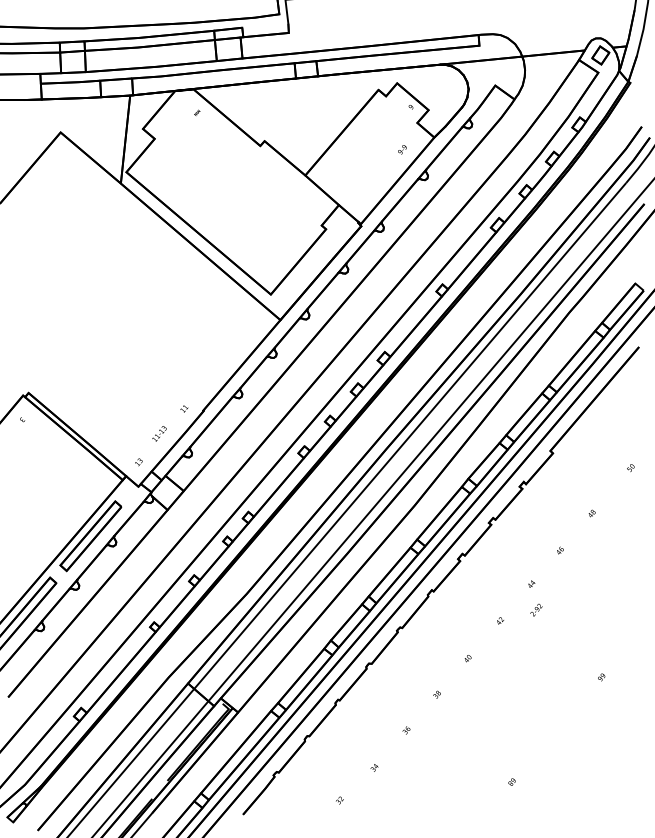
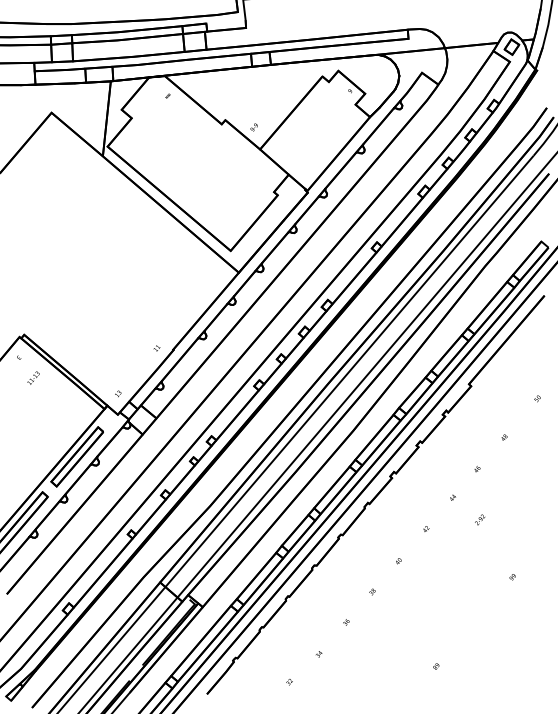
text: (402, 149) -> (254, 127), moved
text: (159, 433) -> (33, 377), moved
text: (536, 609) -> (480, 519), moved

